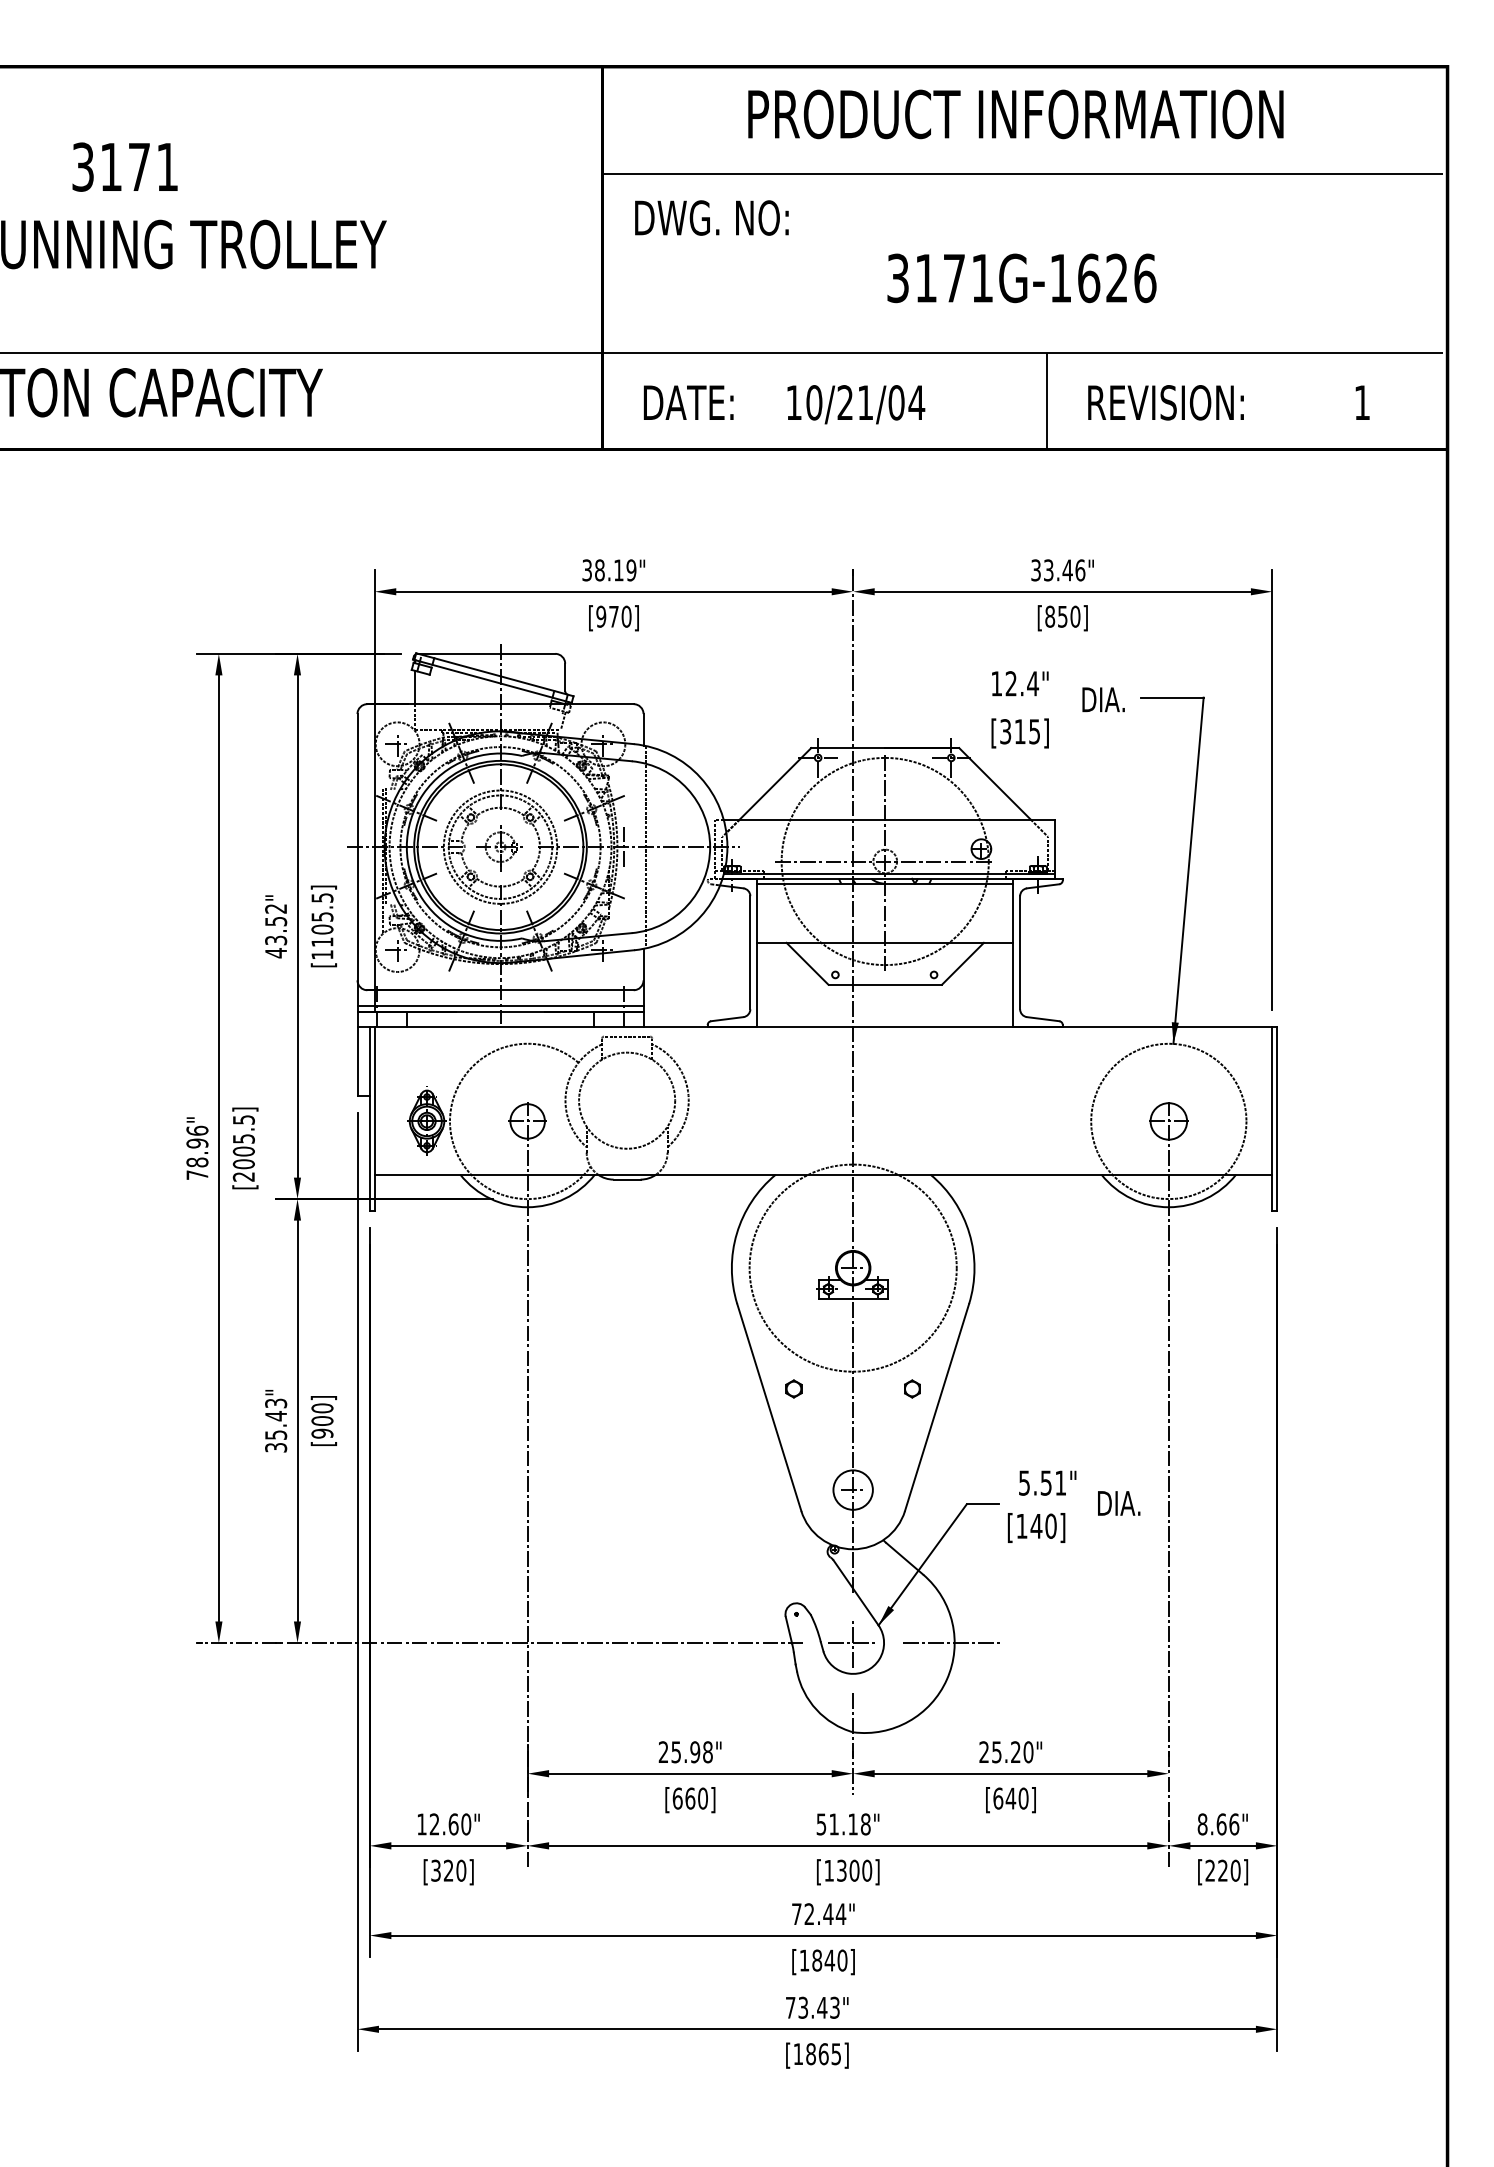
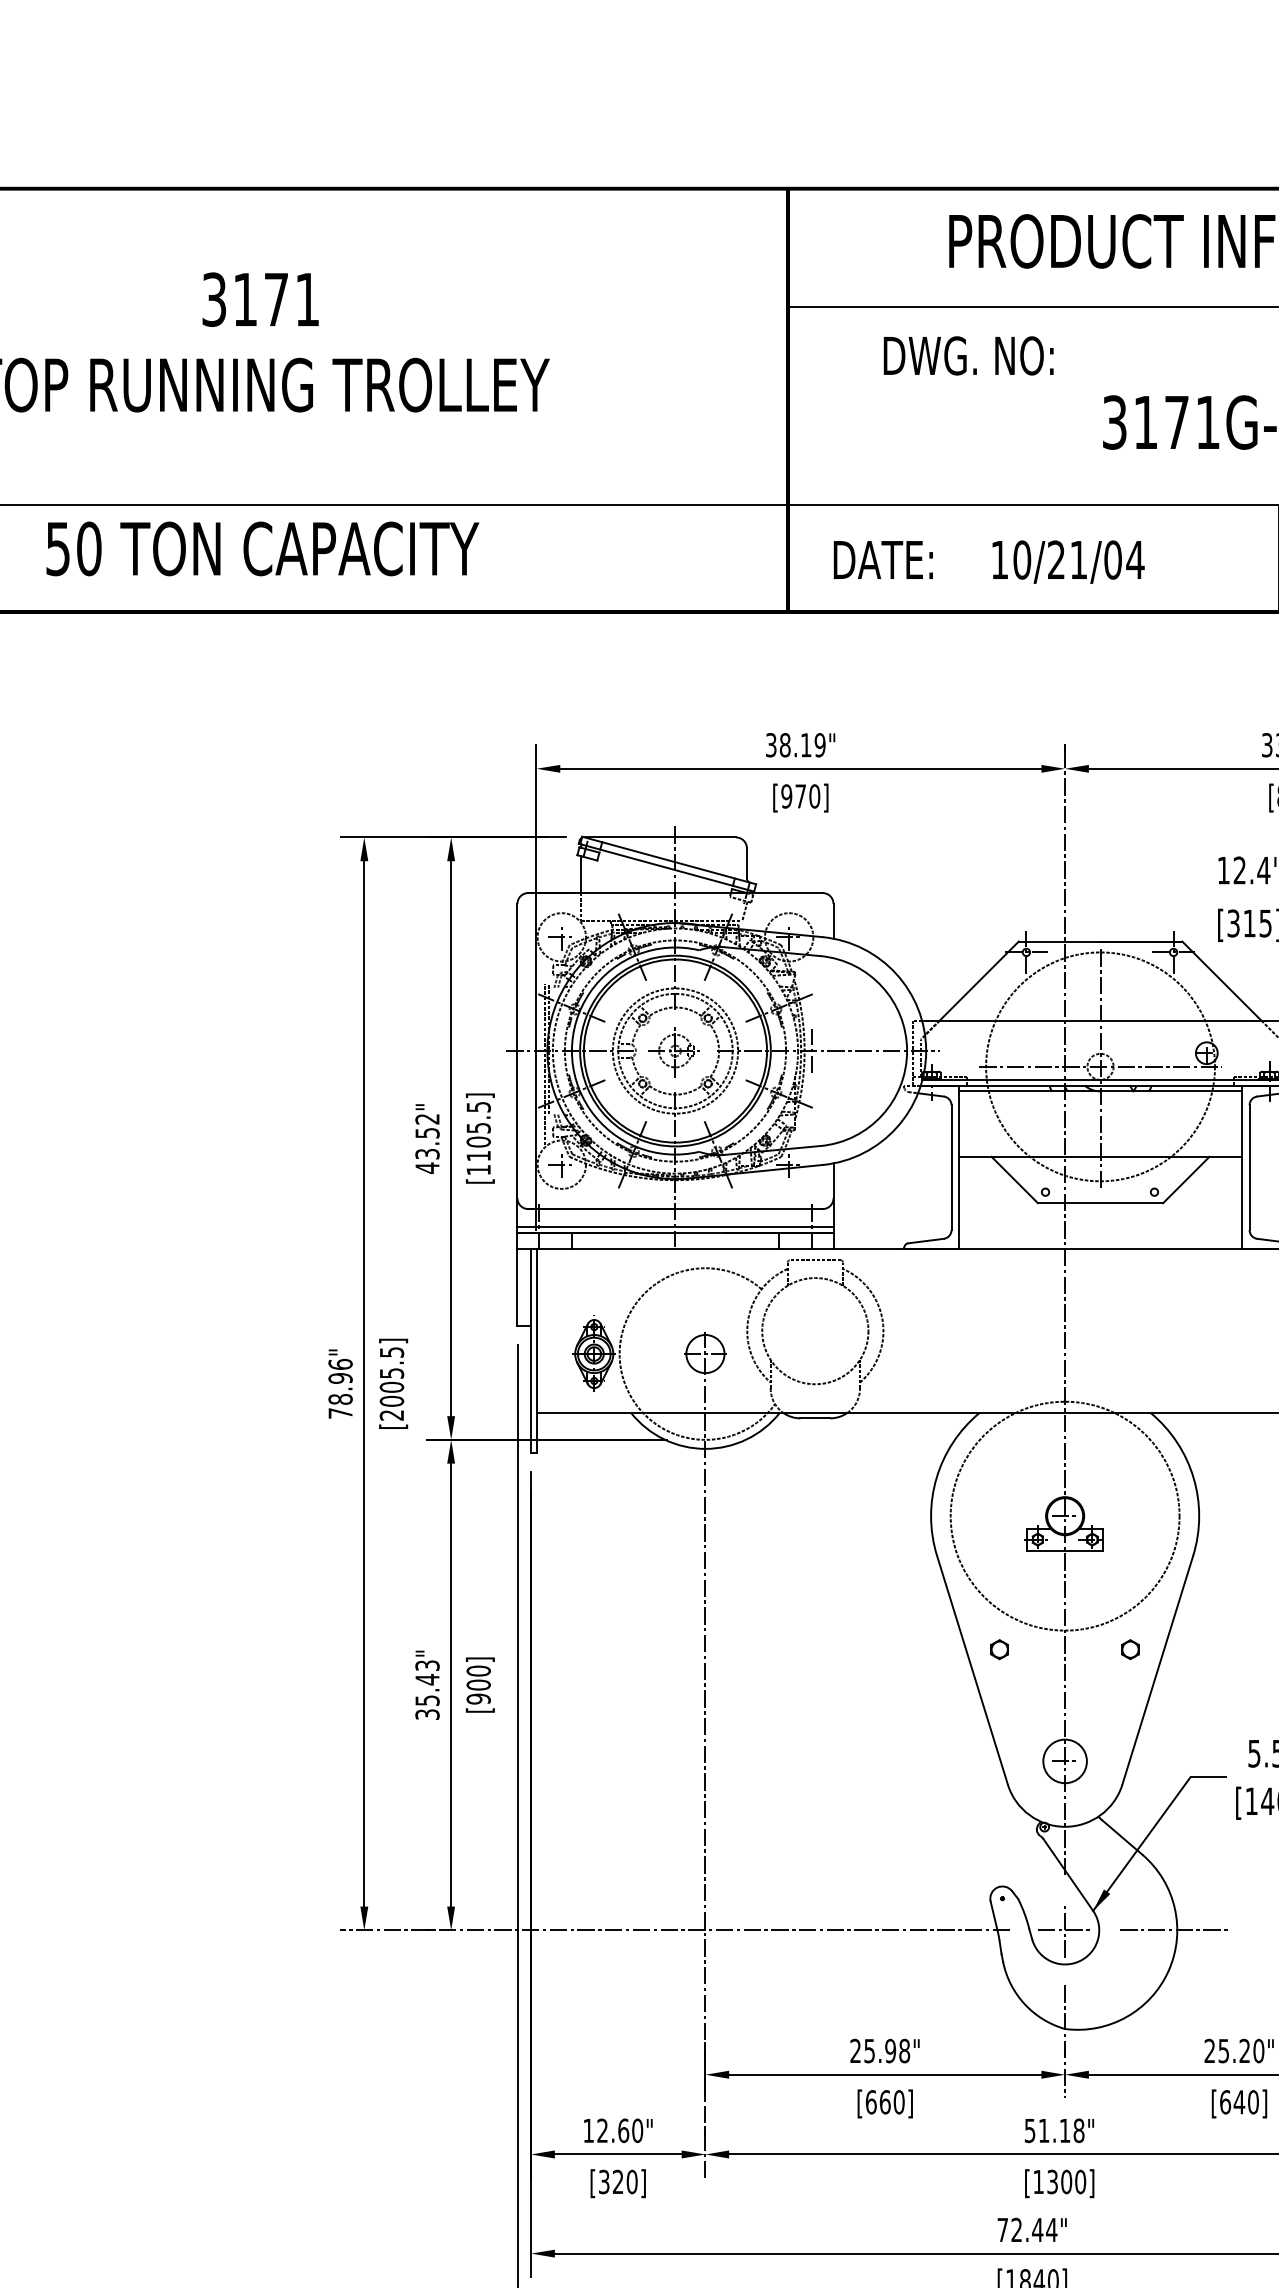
text: (711, 217) -> (968, 355), moved
line: (646, 847) -> (836, 1051), removed

